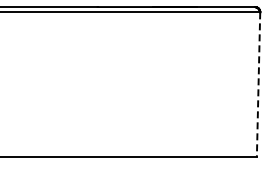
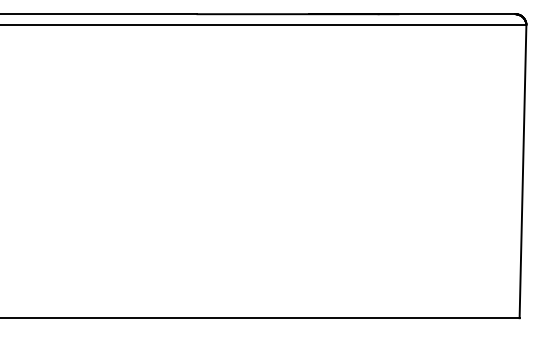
line: (258, 85) -> (522, 172), dashed -> solid

